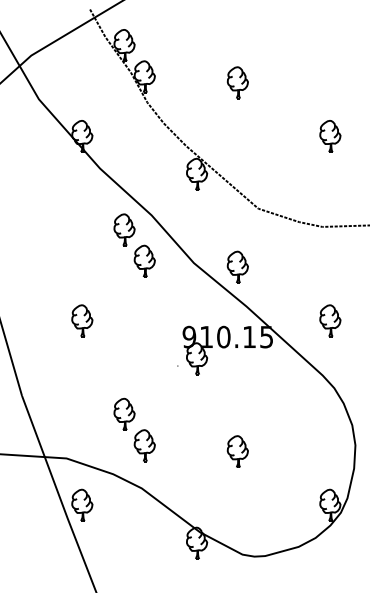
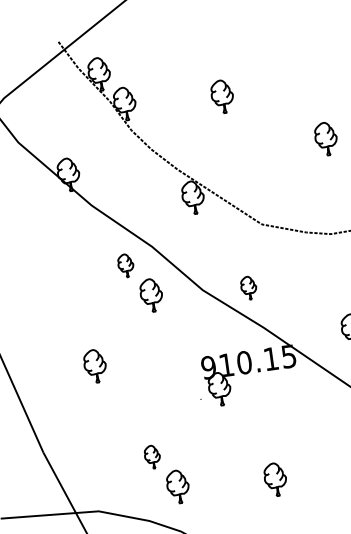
part: (124, 229) -> (125, 265), size x0.7
part: (237, 266) -> (248, 287), size x0.7
part: (124, 413) -> (152, 456), size x0.7

